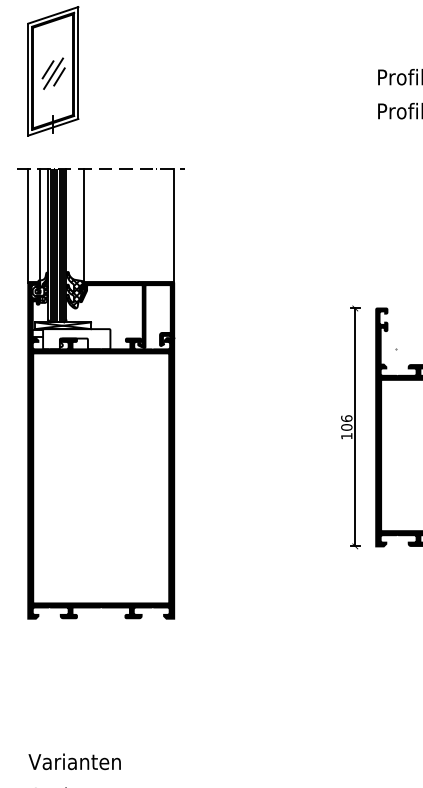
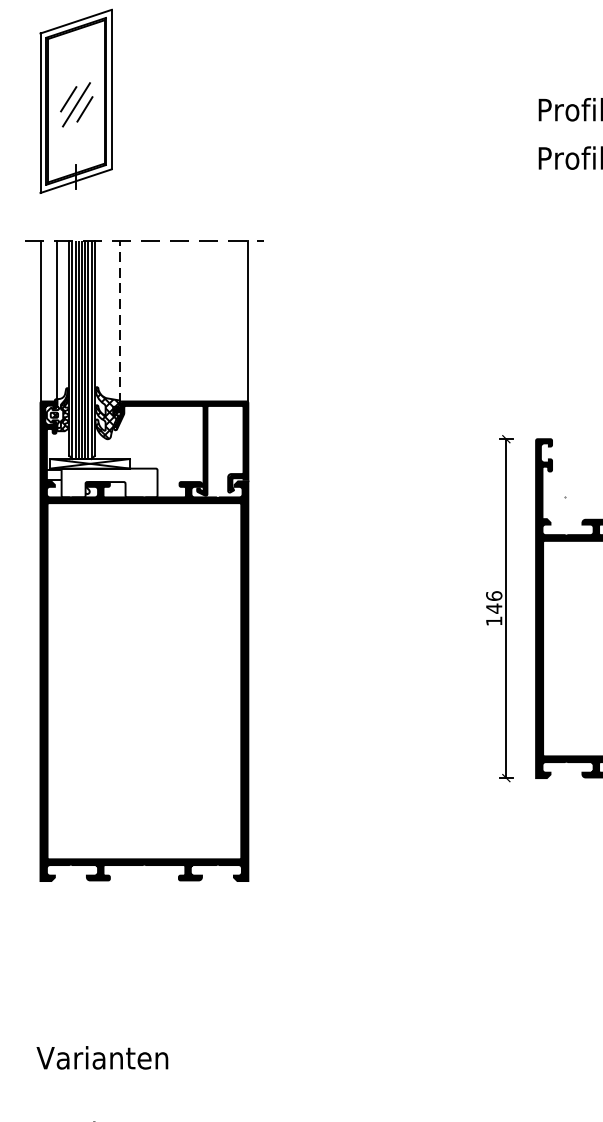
line: (84, 226) -> (120, 322), solid -> dashed
text: (346, 427) -> (493, 608), 106 -> 146
text: (74, 761) -> (102, 1057), moved

